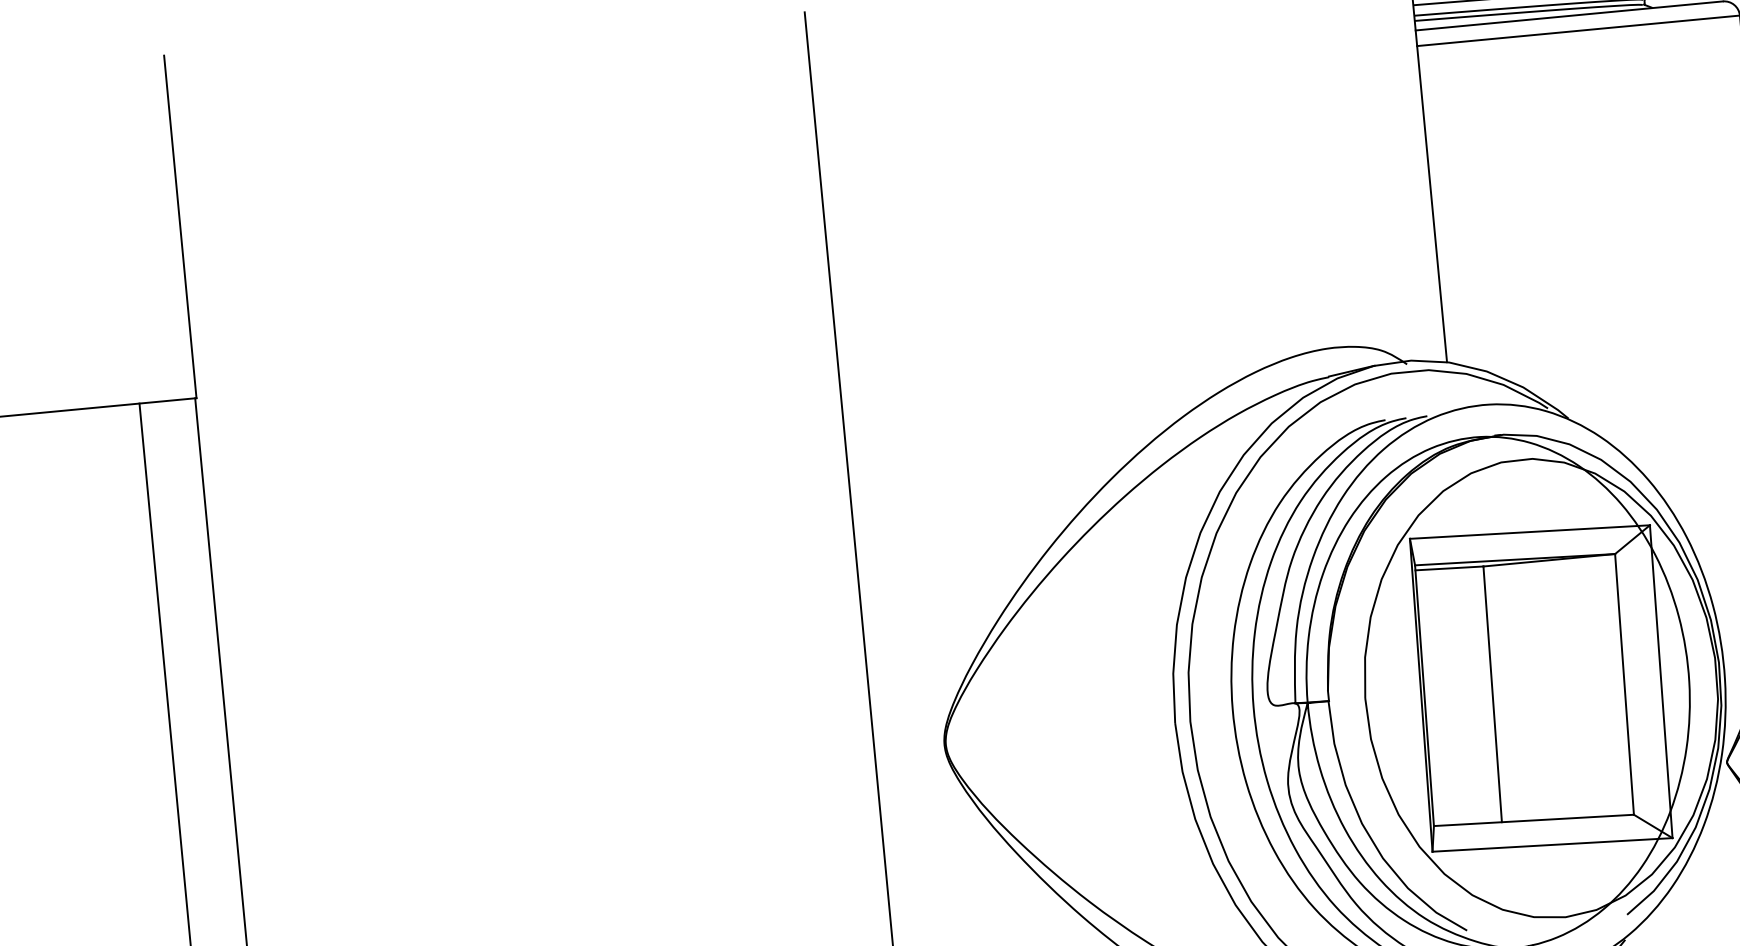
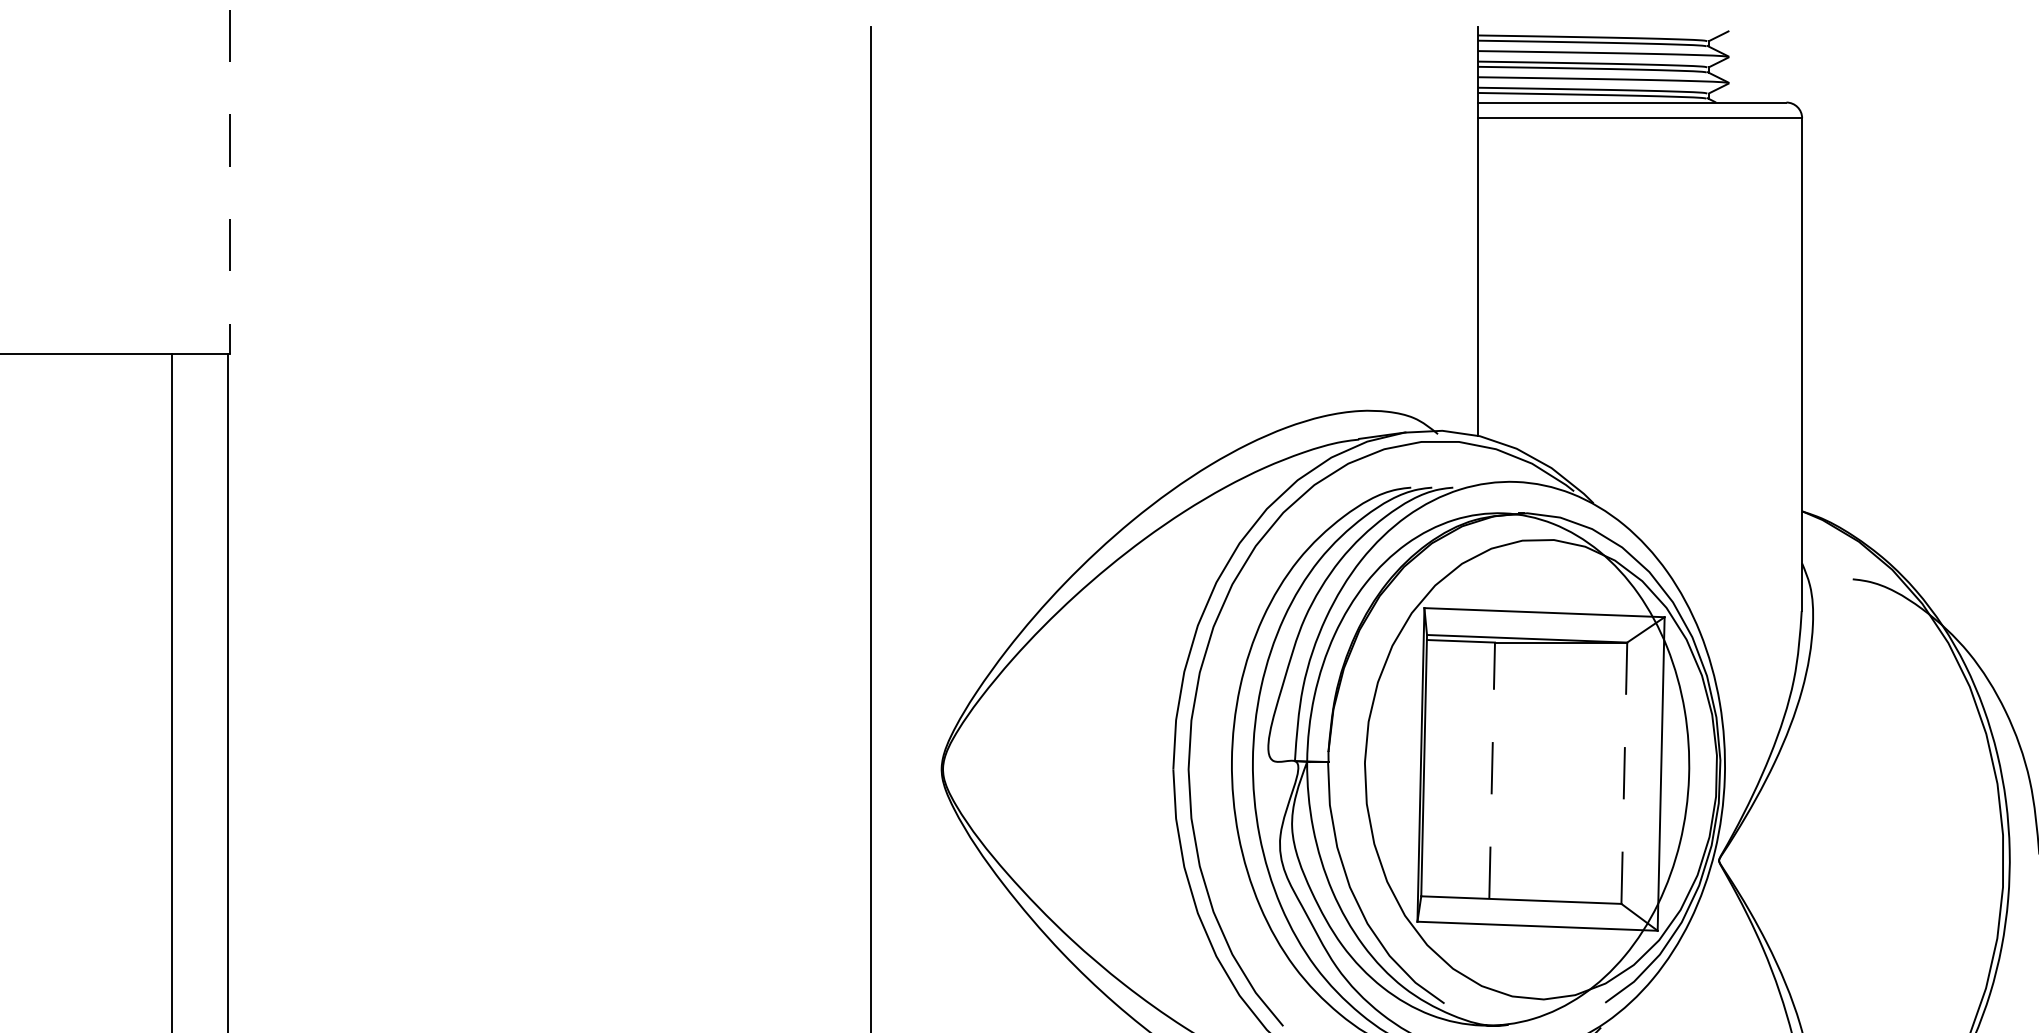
line: (180, 227) -> (229, 182), solid -> dashed
line: (1624, 684) -> (1624, 773), solid -> dashed
line: (1493, 694) -> (1492, 770), solid -> dashed

